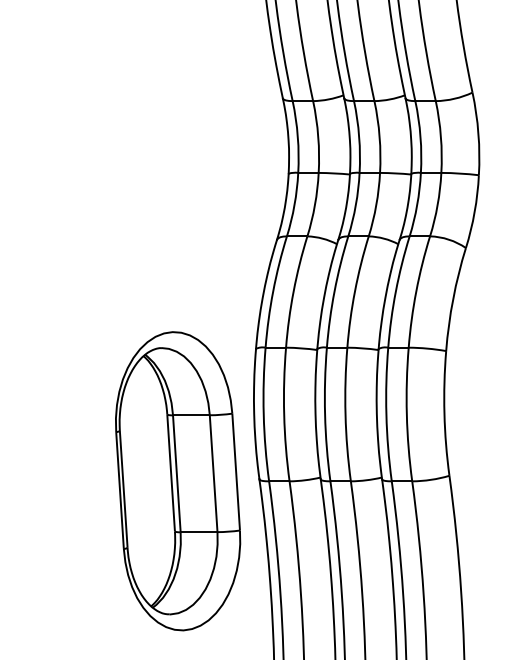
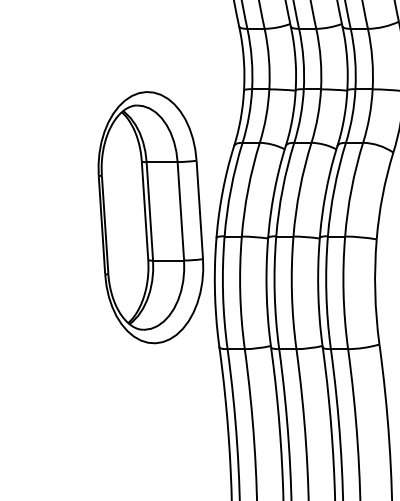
part: (178, 481) -> (151, 217), moved

